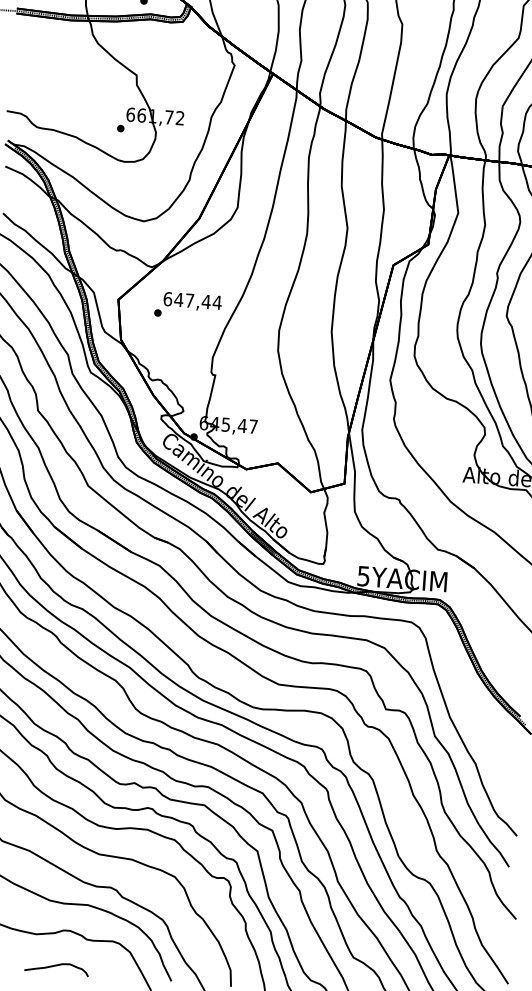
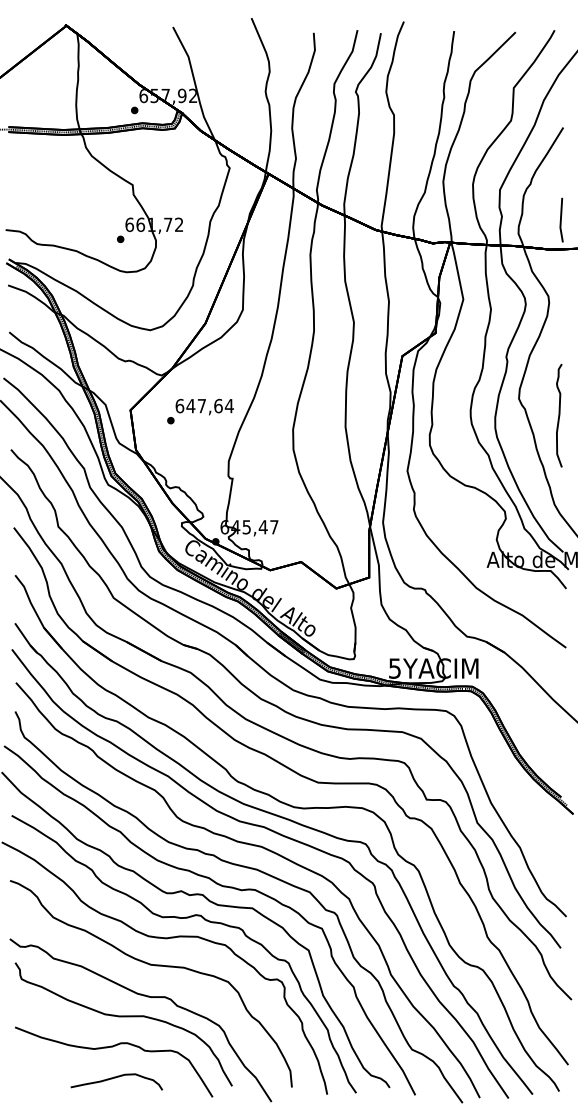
text: (205, 301) -> (217, 405), 647,44 -> 647,64
part: (56, 968) -> (116, 1081), size x1.43

